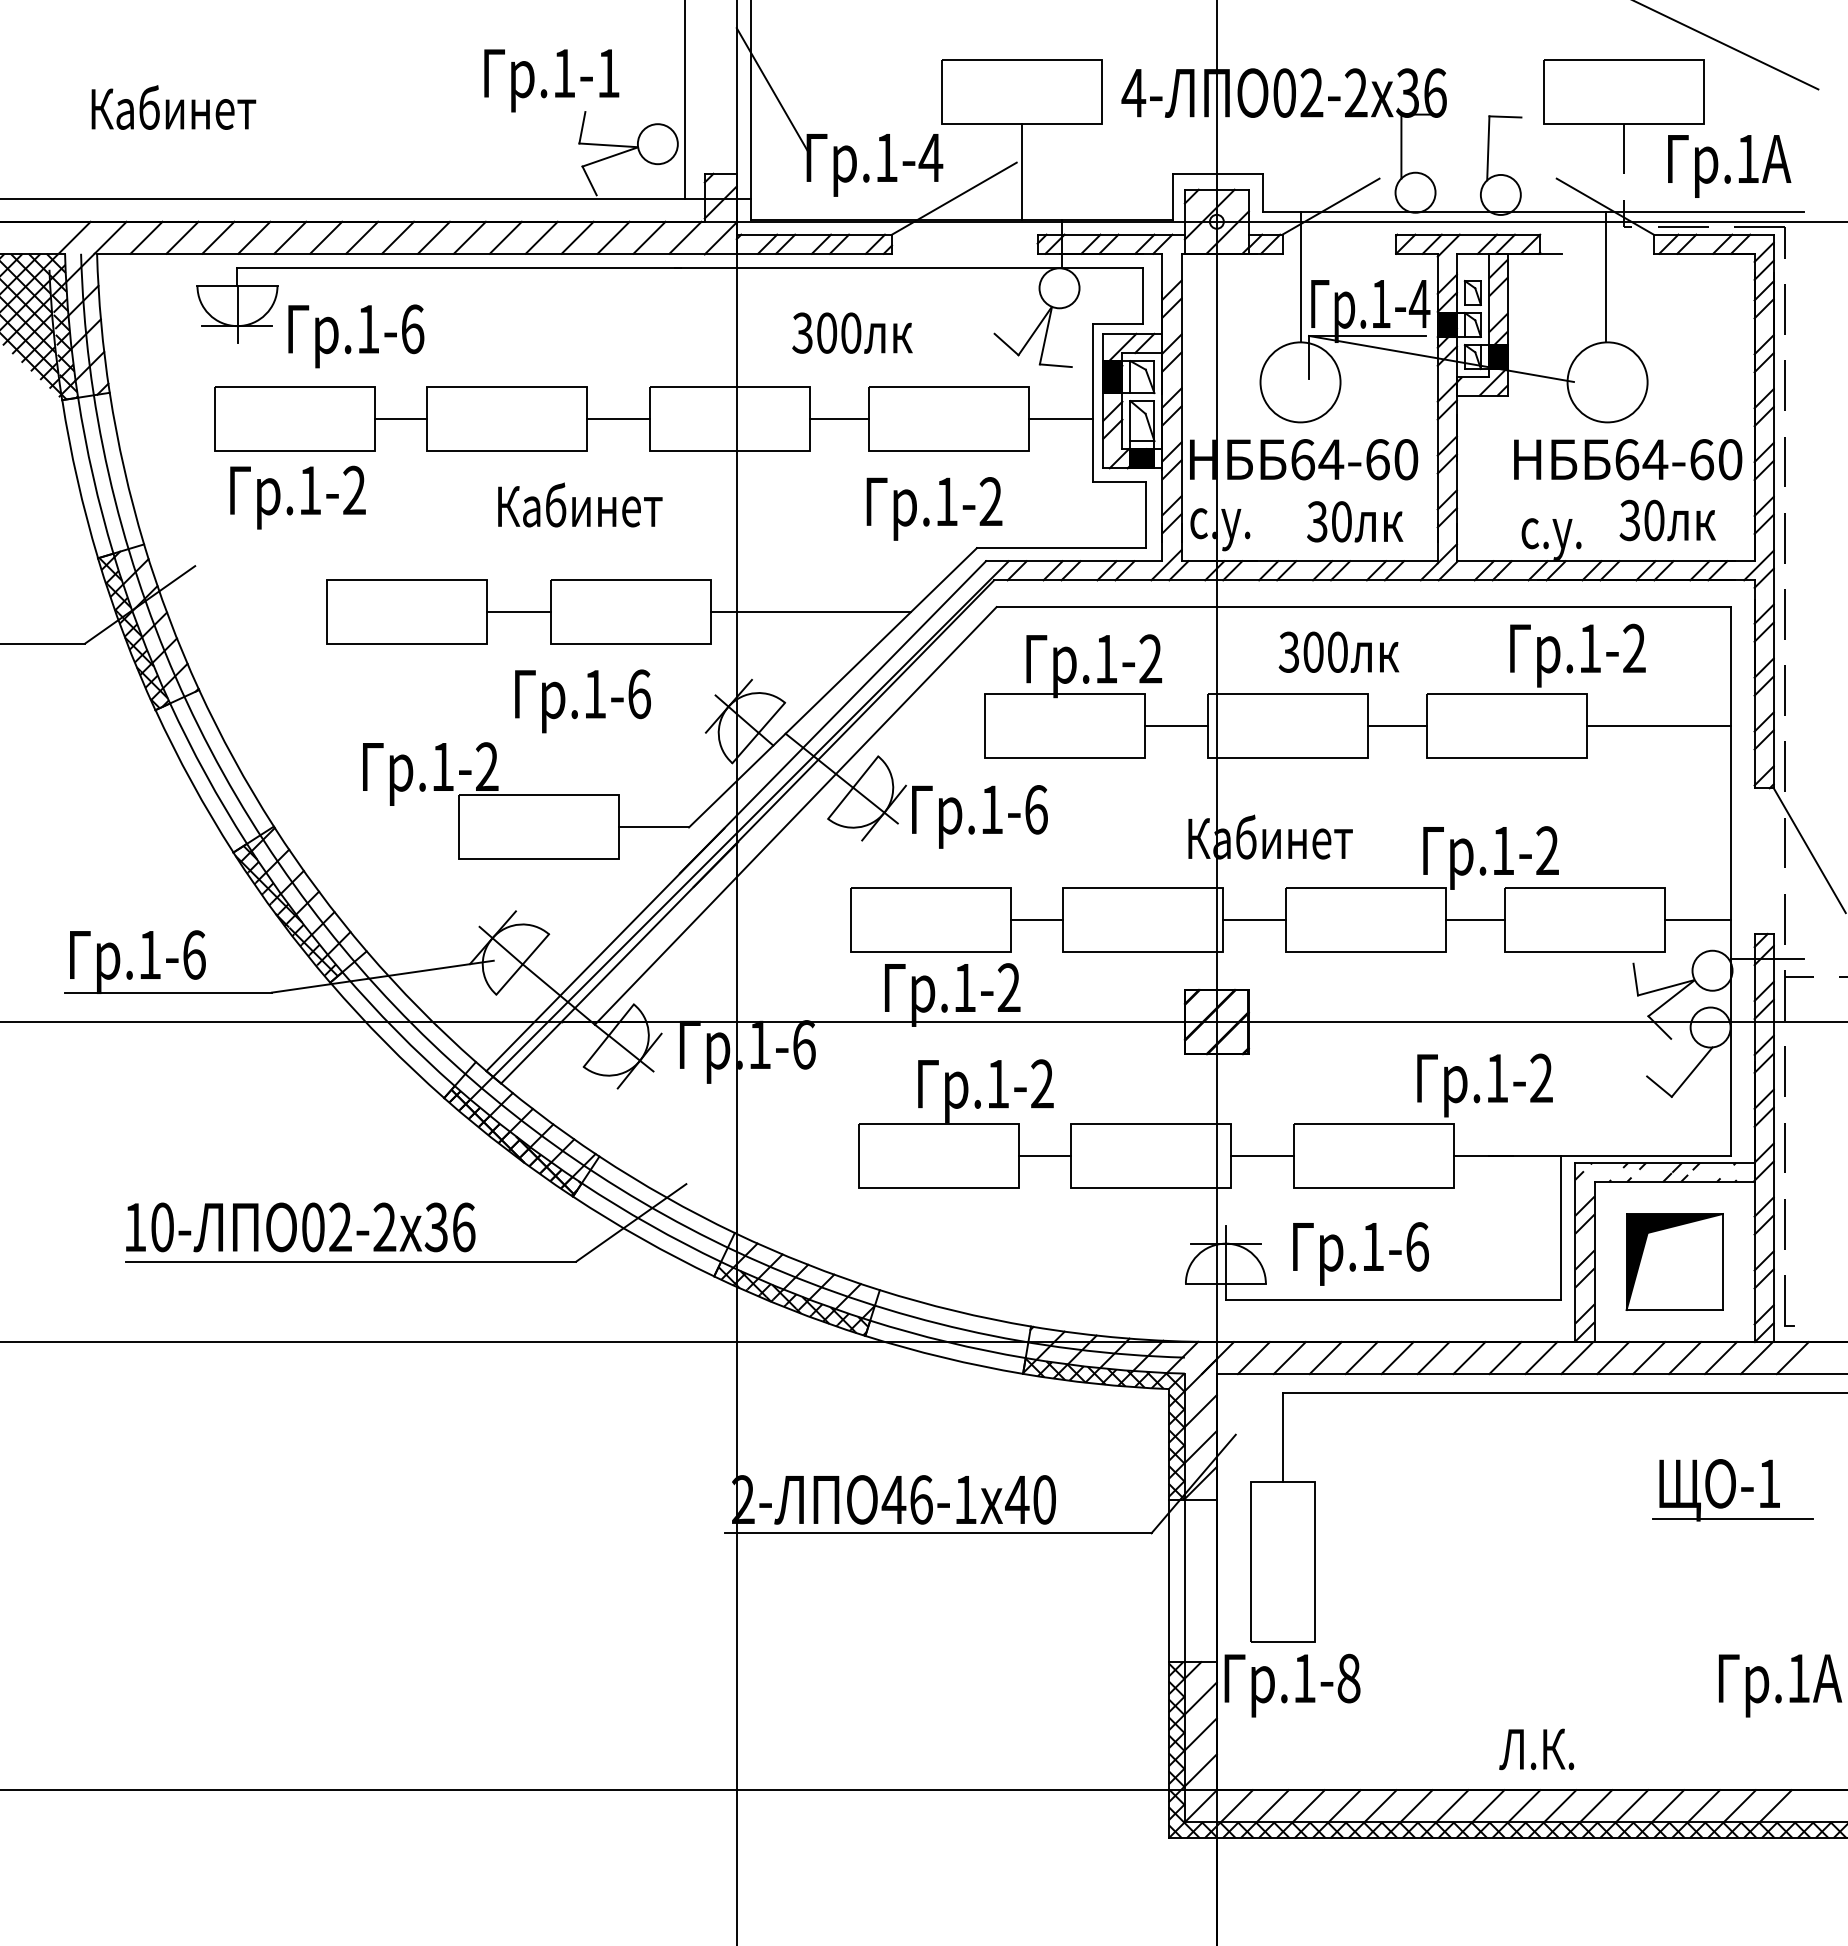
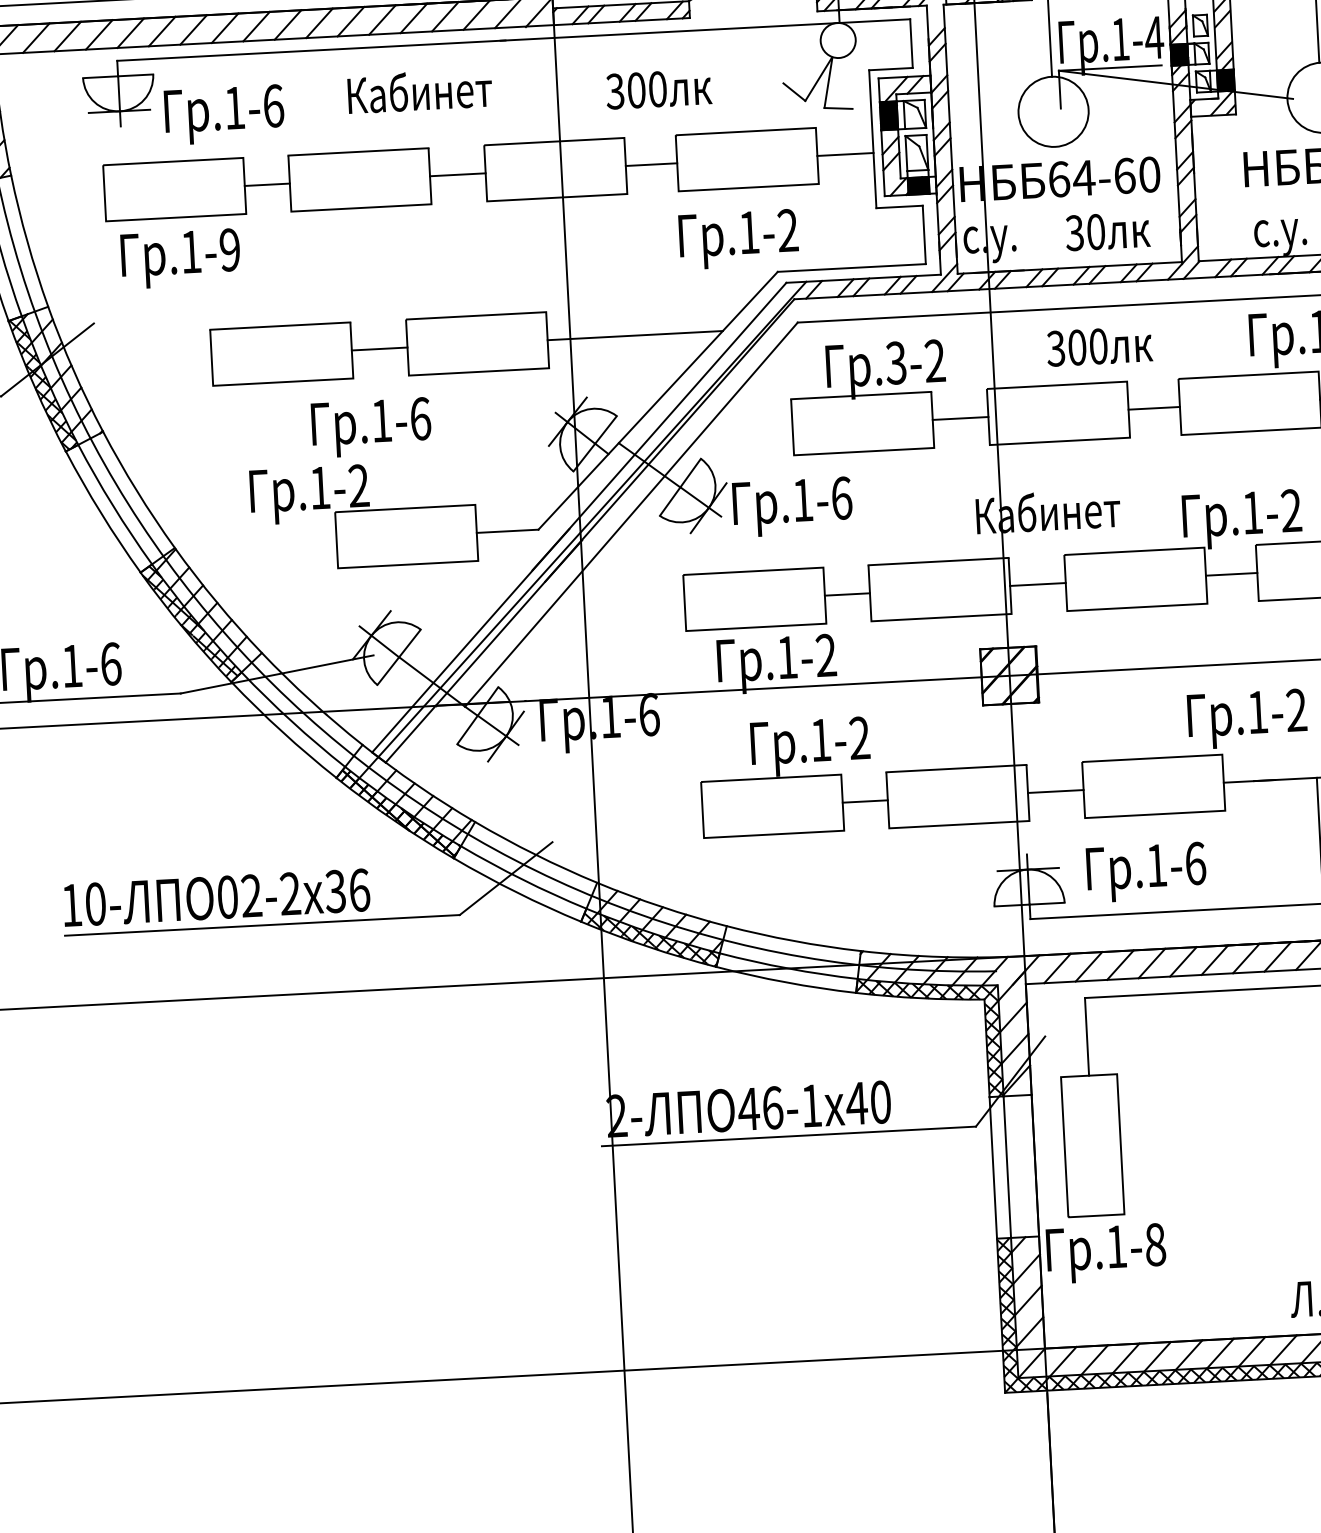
text: (354, 490) -> (230, 249), .1-2 -> .1-9
text: (580, 504) -> (420, 90), moved
text: (1105, 658) -> (895, 362), .1-2 -> .3-2
text: (582, 701) -> (371, 427), moved

